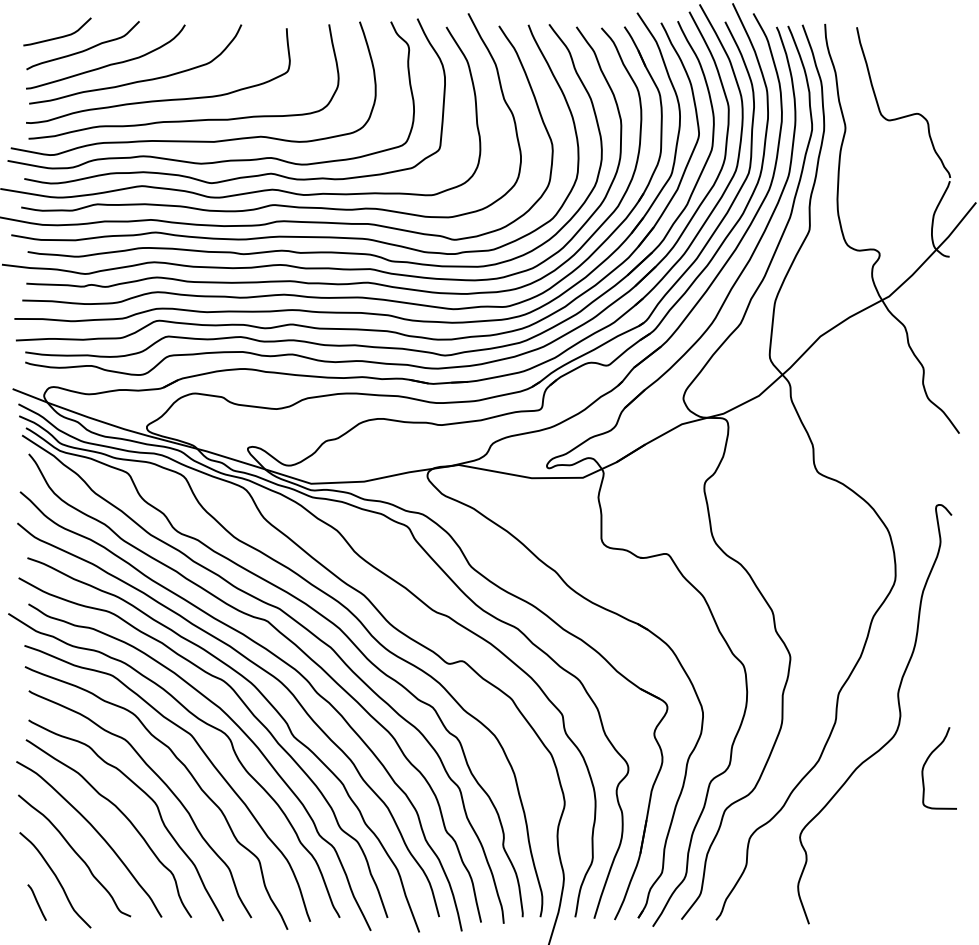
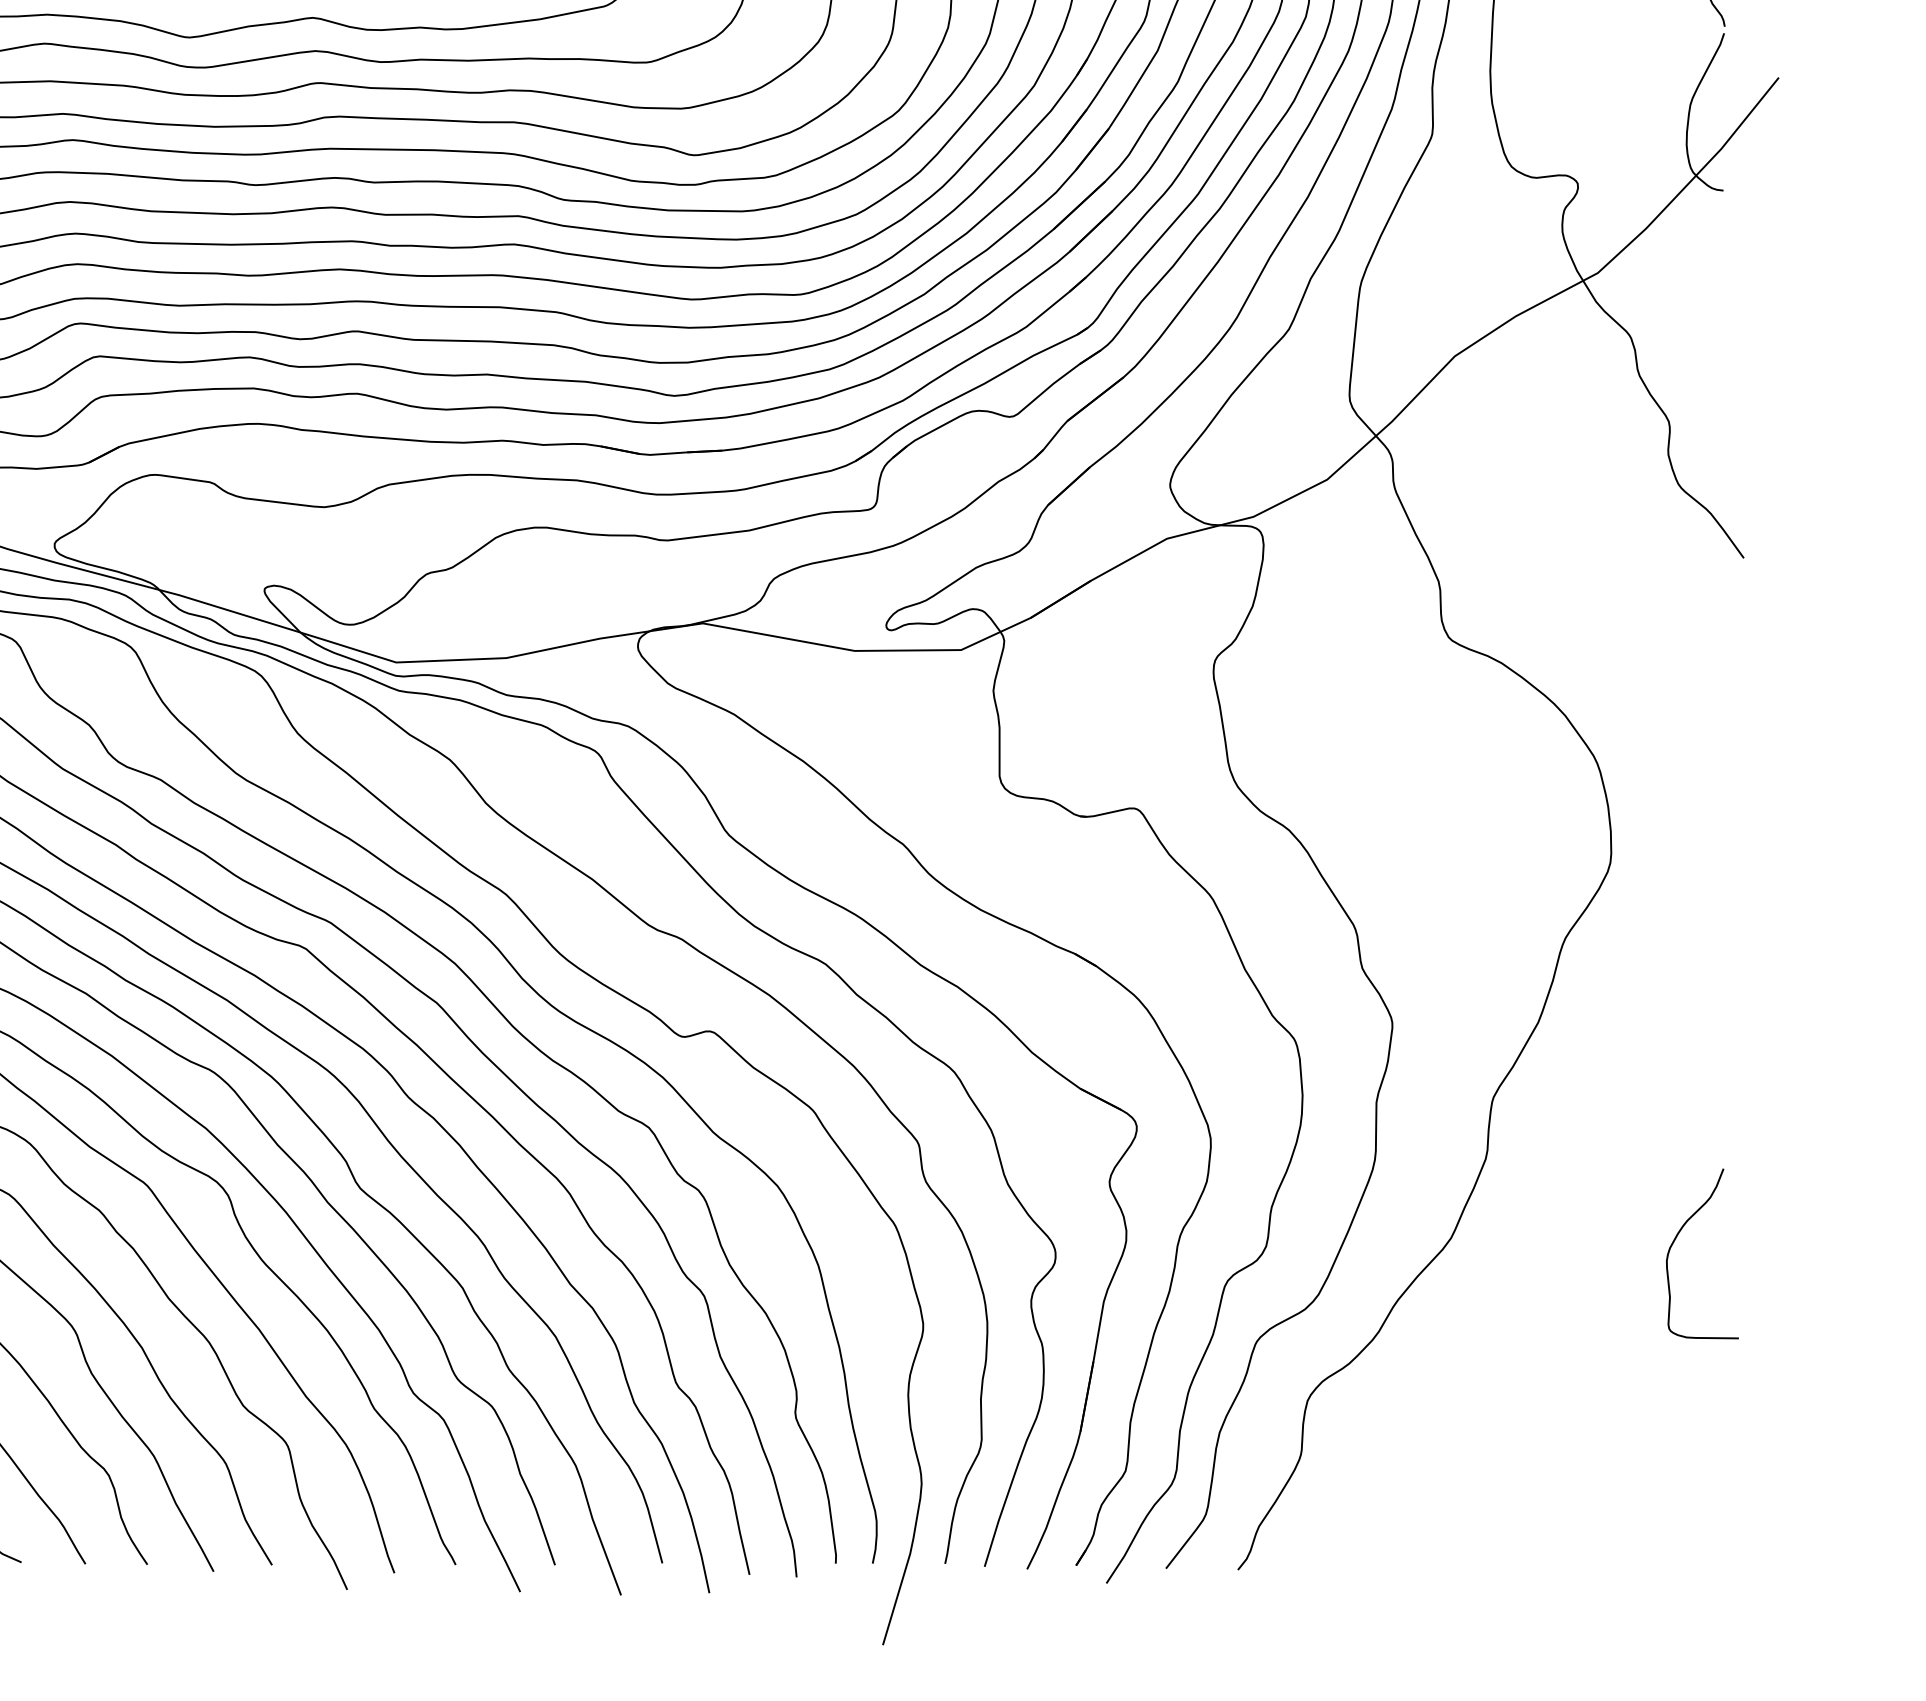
curve: (898, 709) -> (1617, 1131), removed

